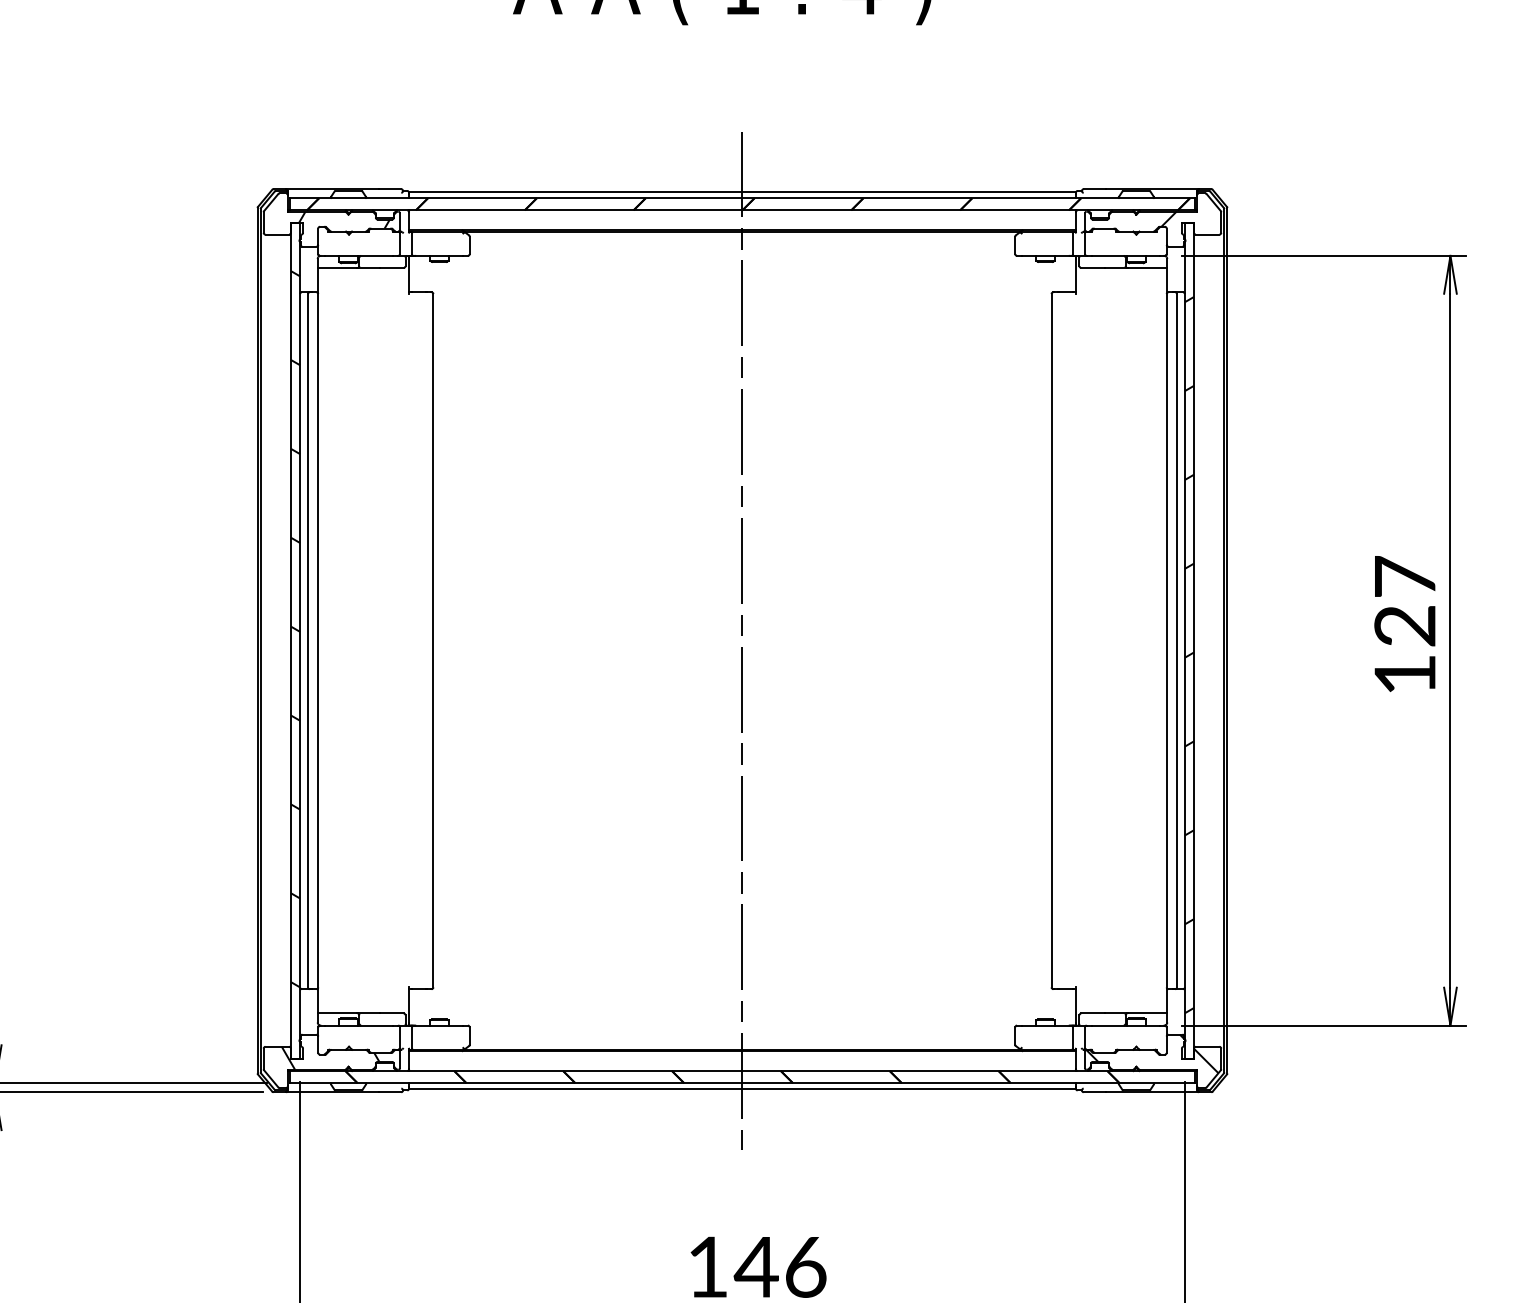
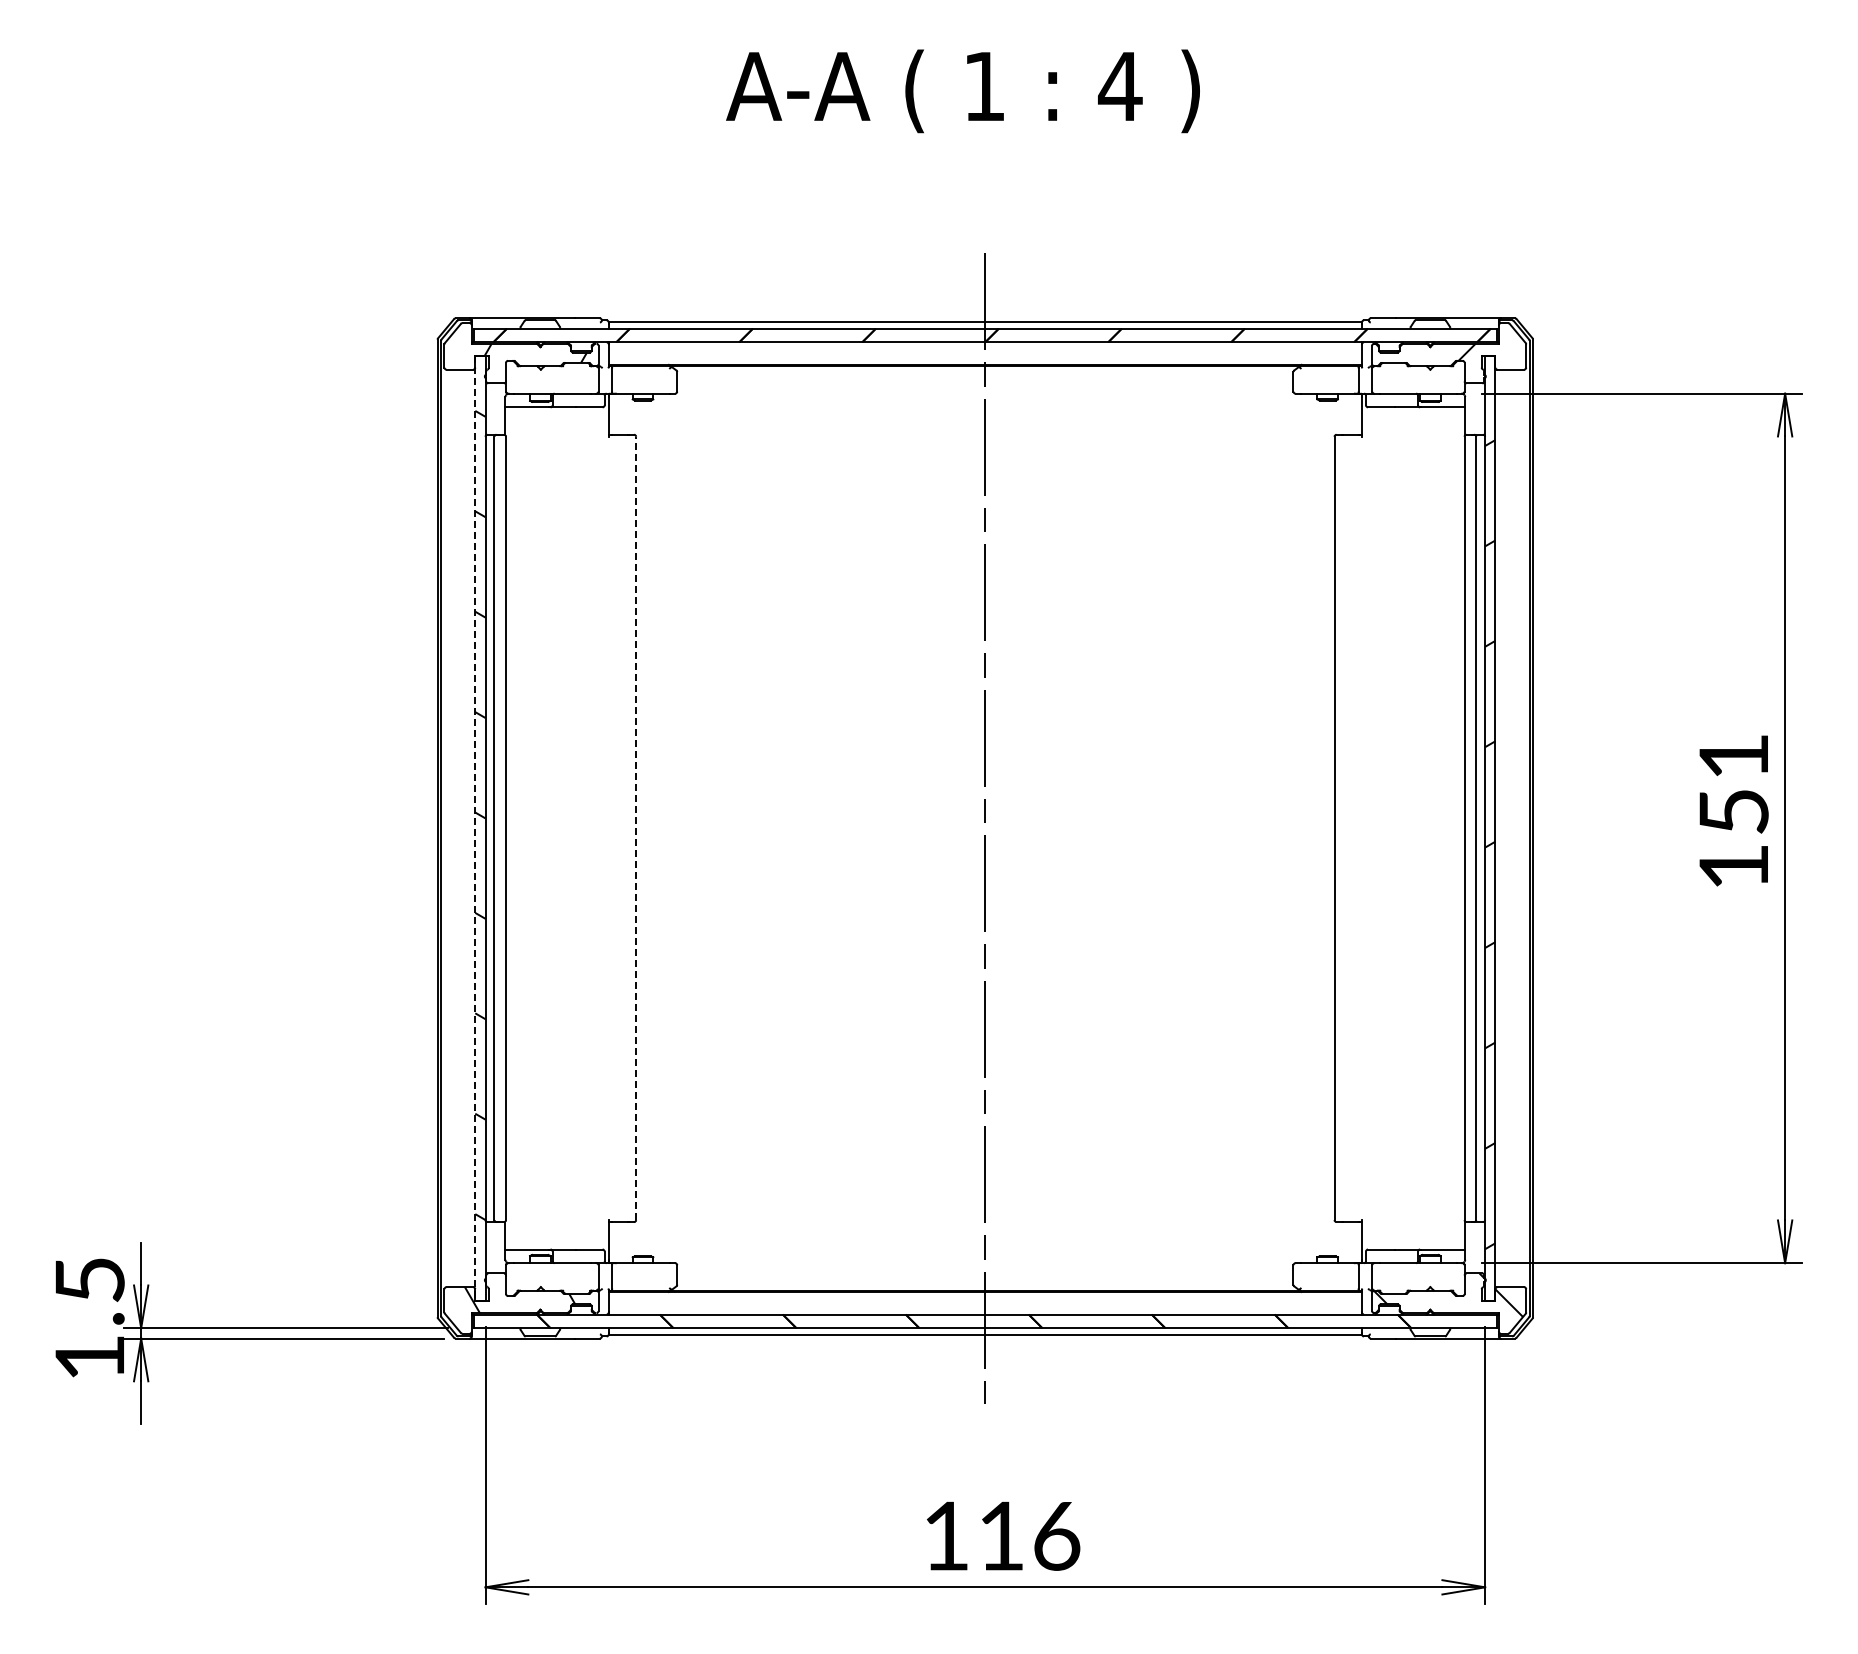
text: (1404, 600) -> (1733, 783), 127 -> 151
line: (291, 640) -> (475, 828), solid -> dashed
line: (433, 640) -> (636, 828), solid -> dashed
text: (755, 1266) -> (1000, 1535), 146 -> 116

